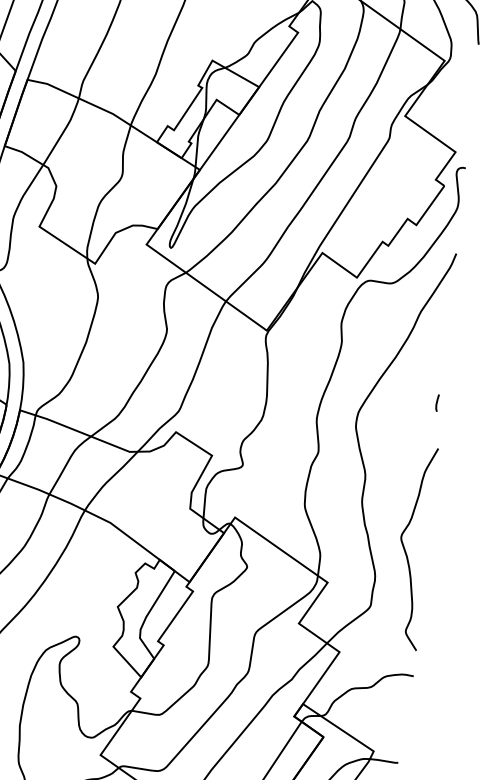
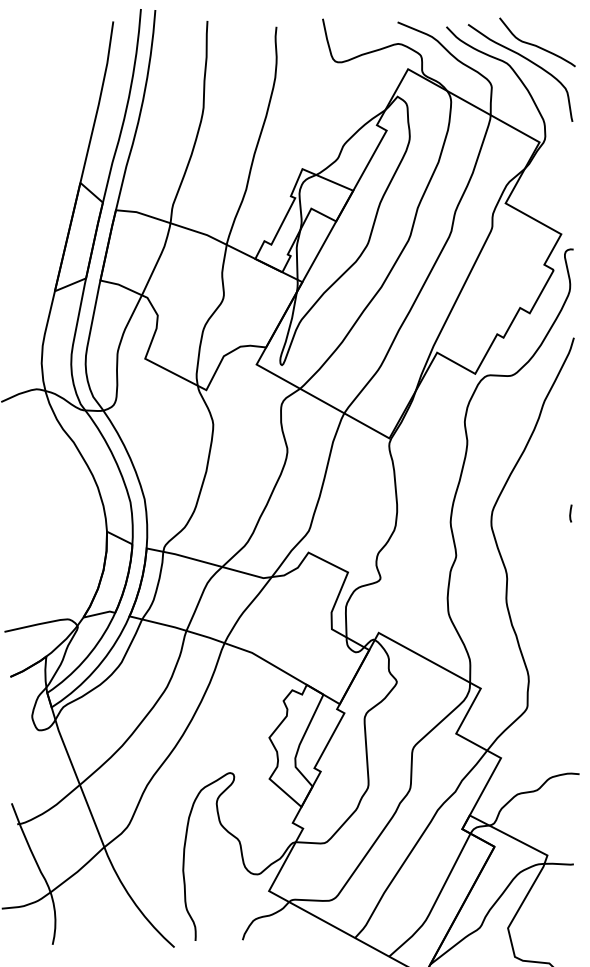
line: (436, 402) -> (570, 513), moved
curve: (406, 551) -> (557, 647), removed

